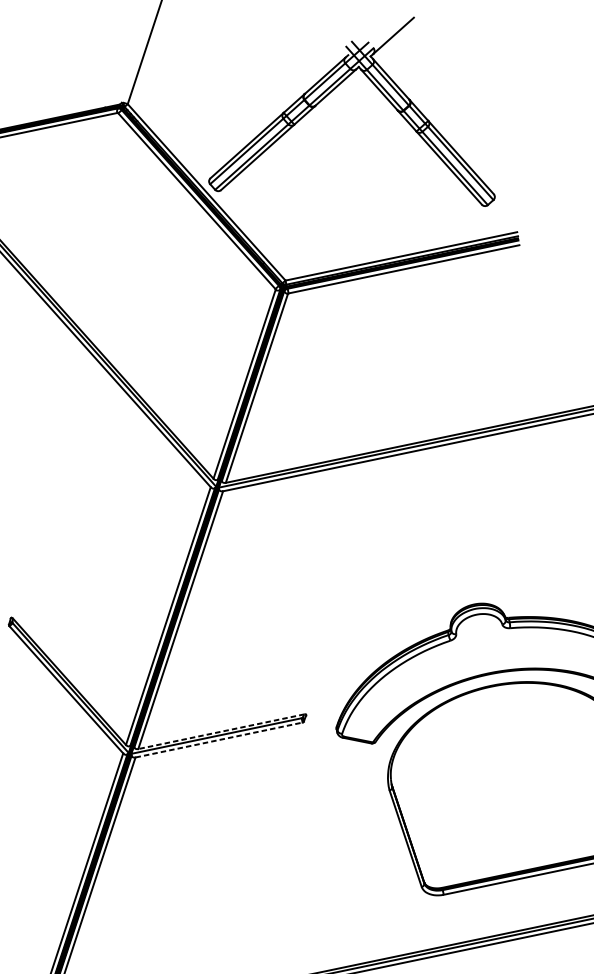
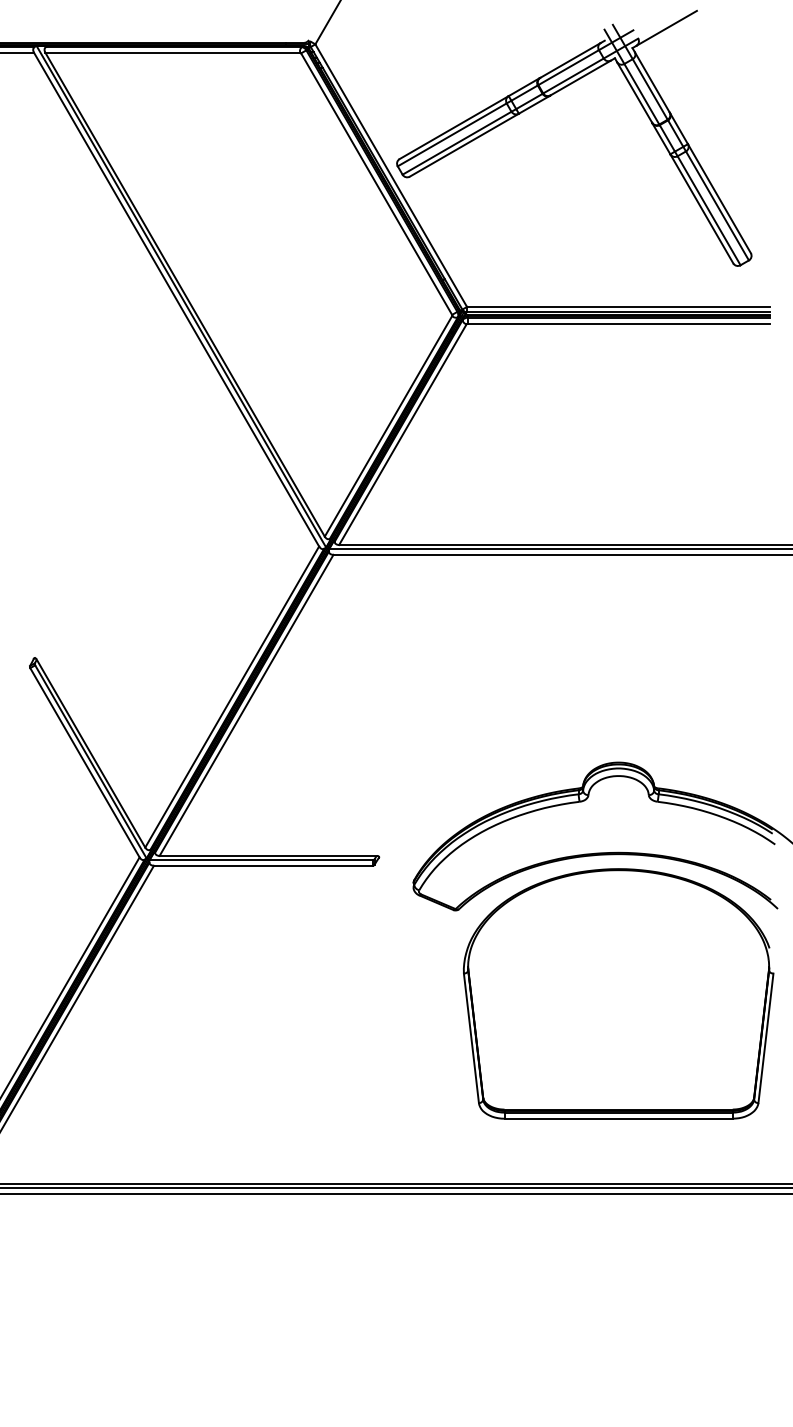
line: (221, 731) -> (268, 855), dashed -> solid
line: (219, 739) -> (263, 865), dashed -> solid

